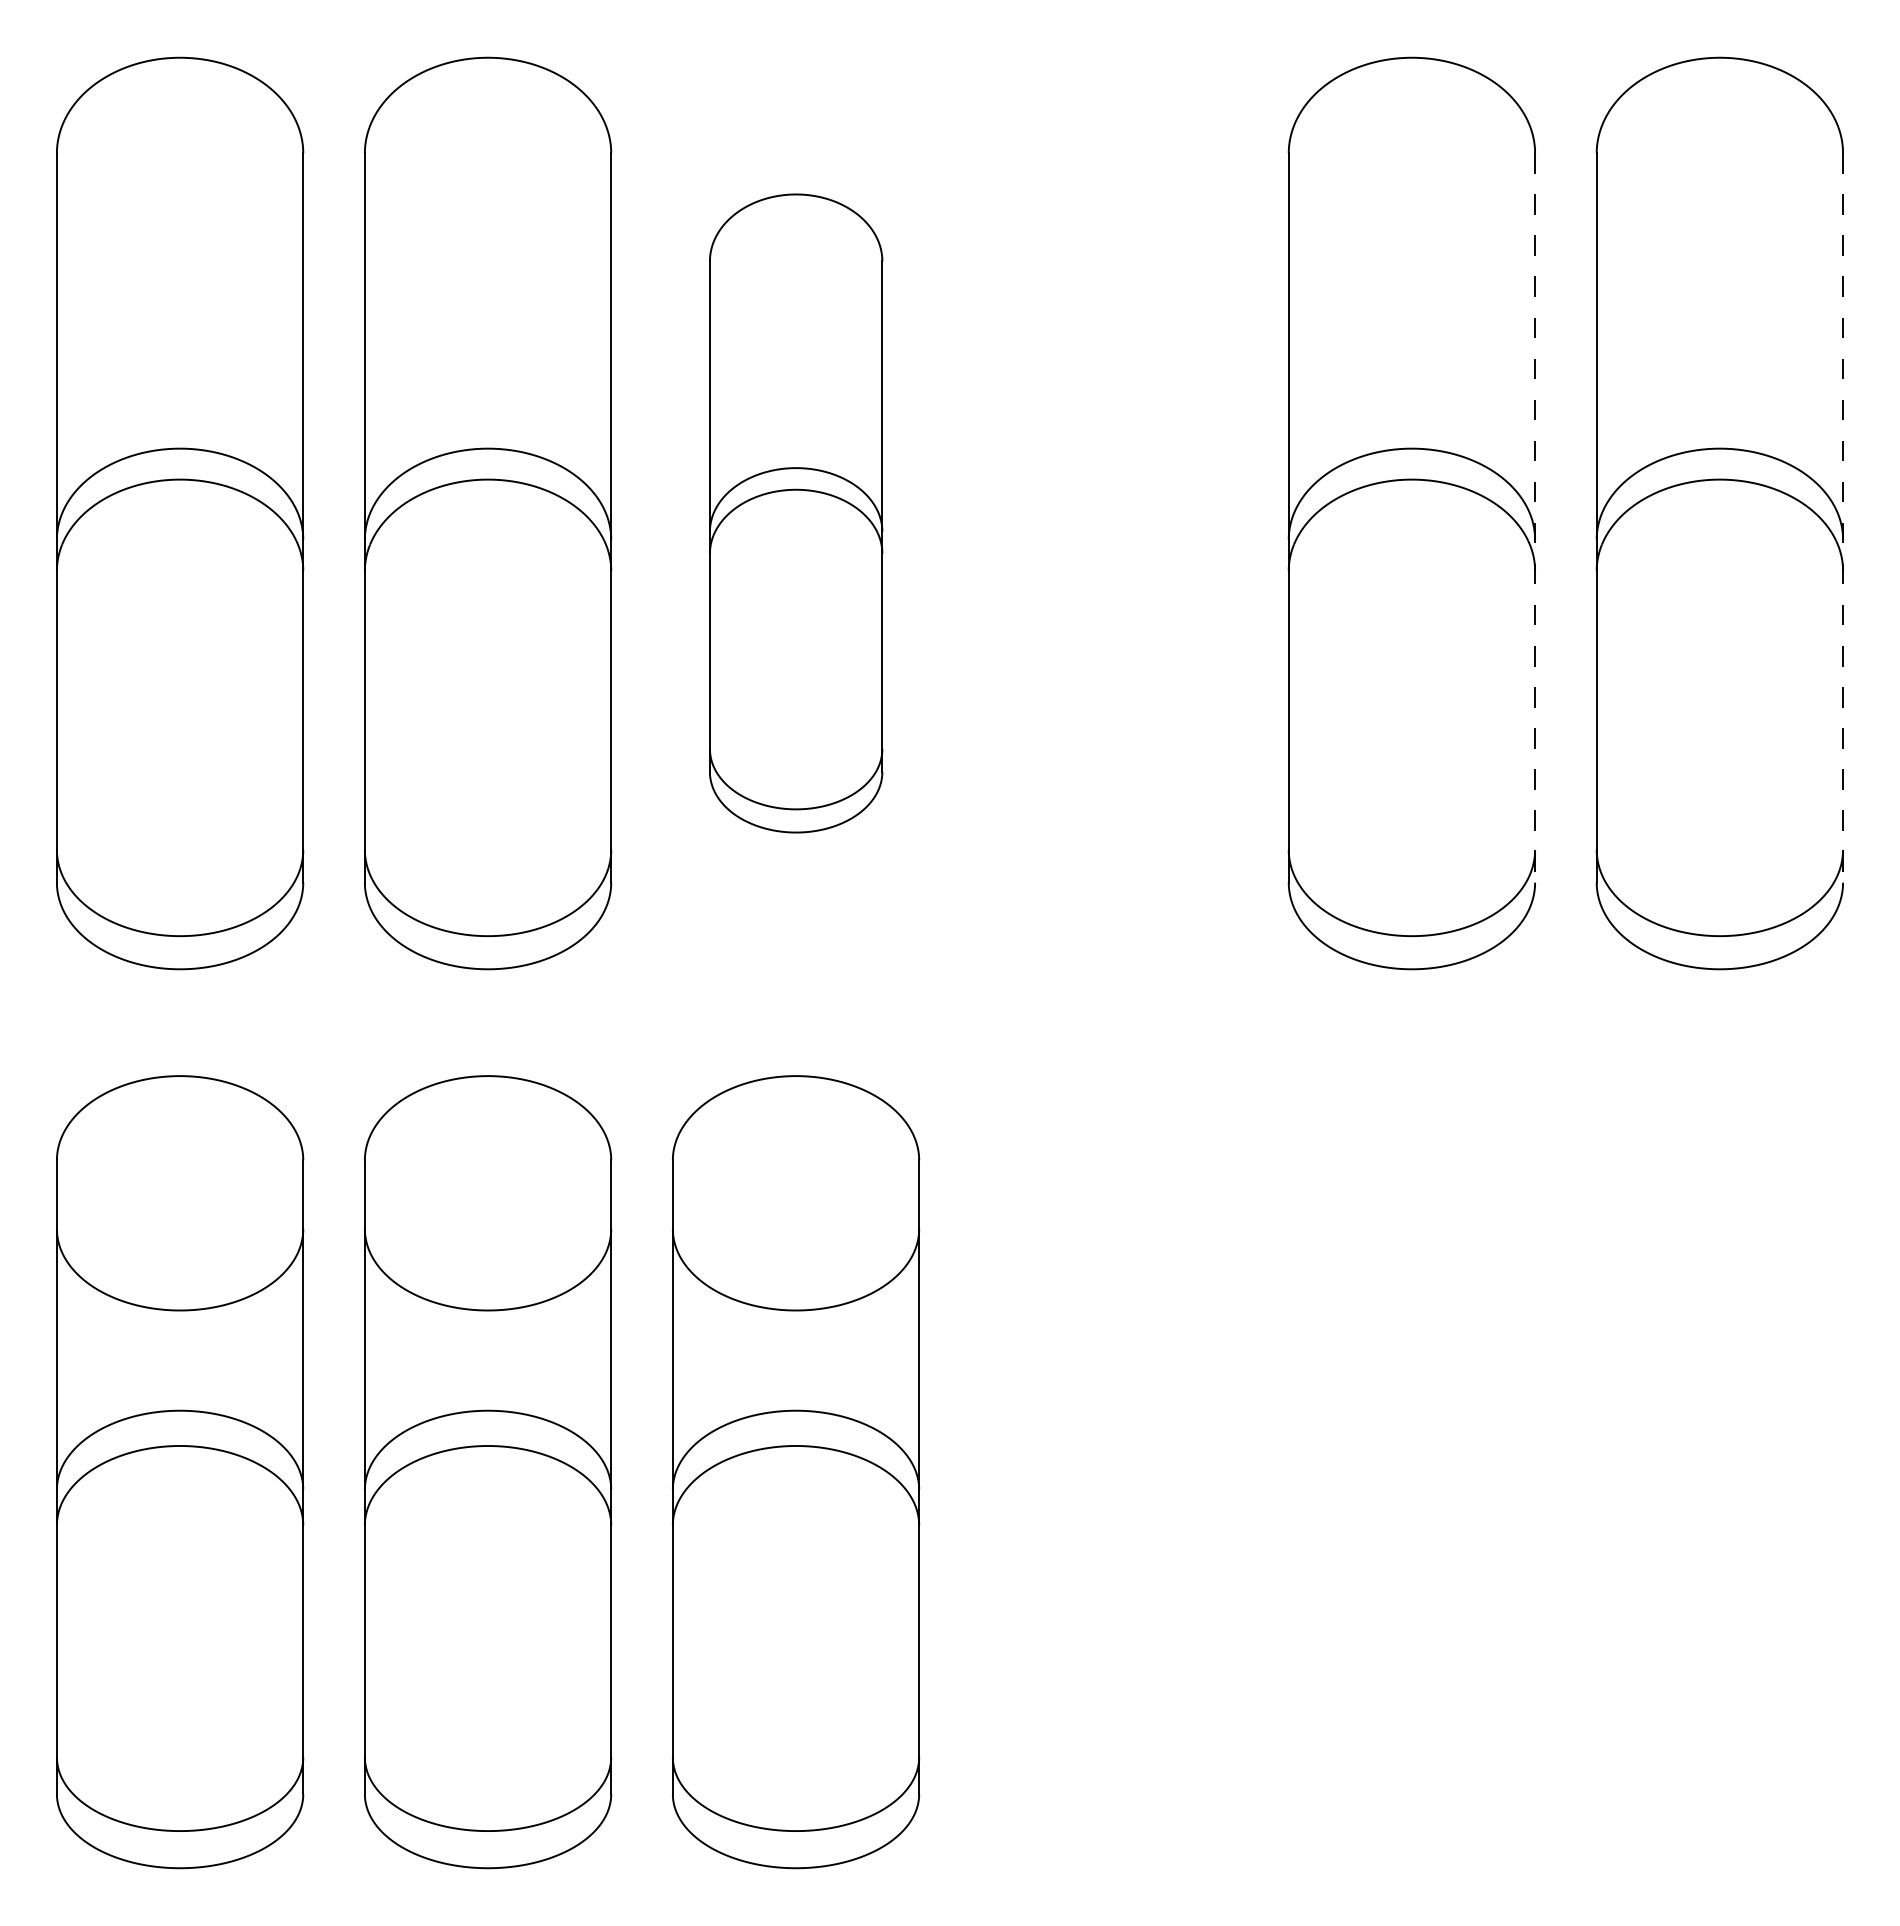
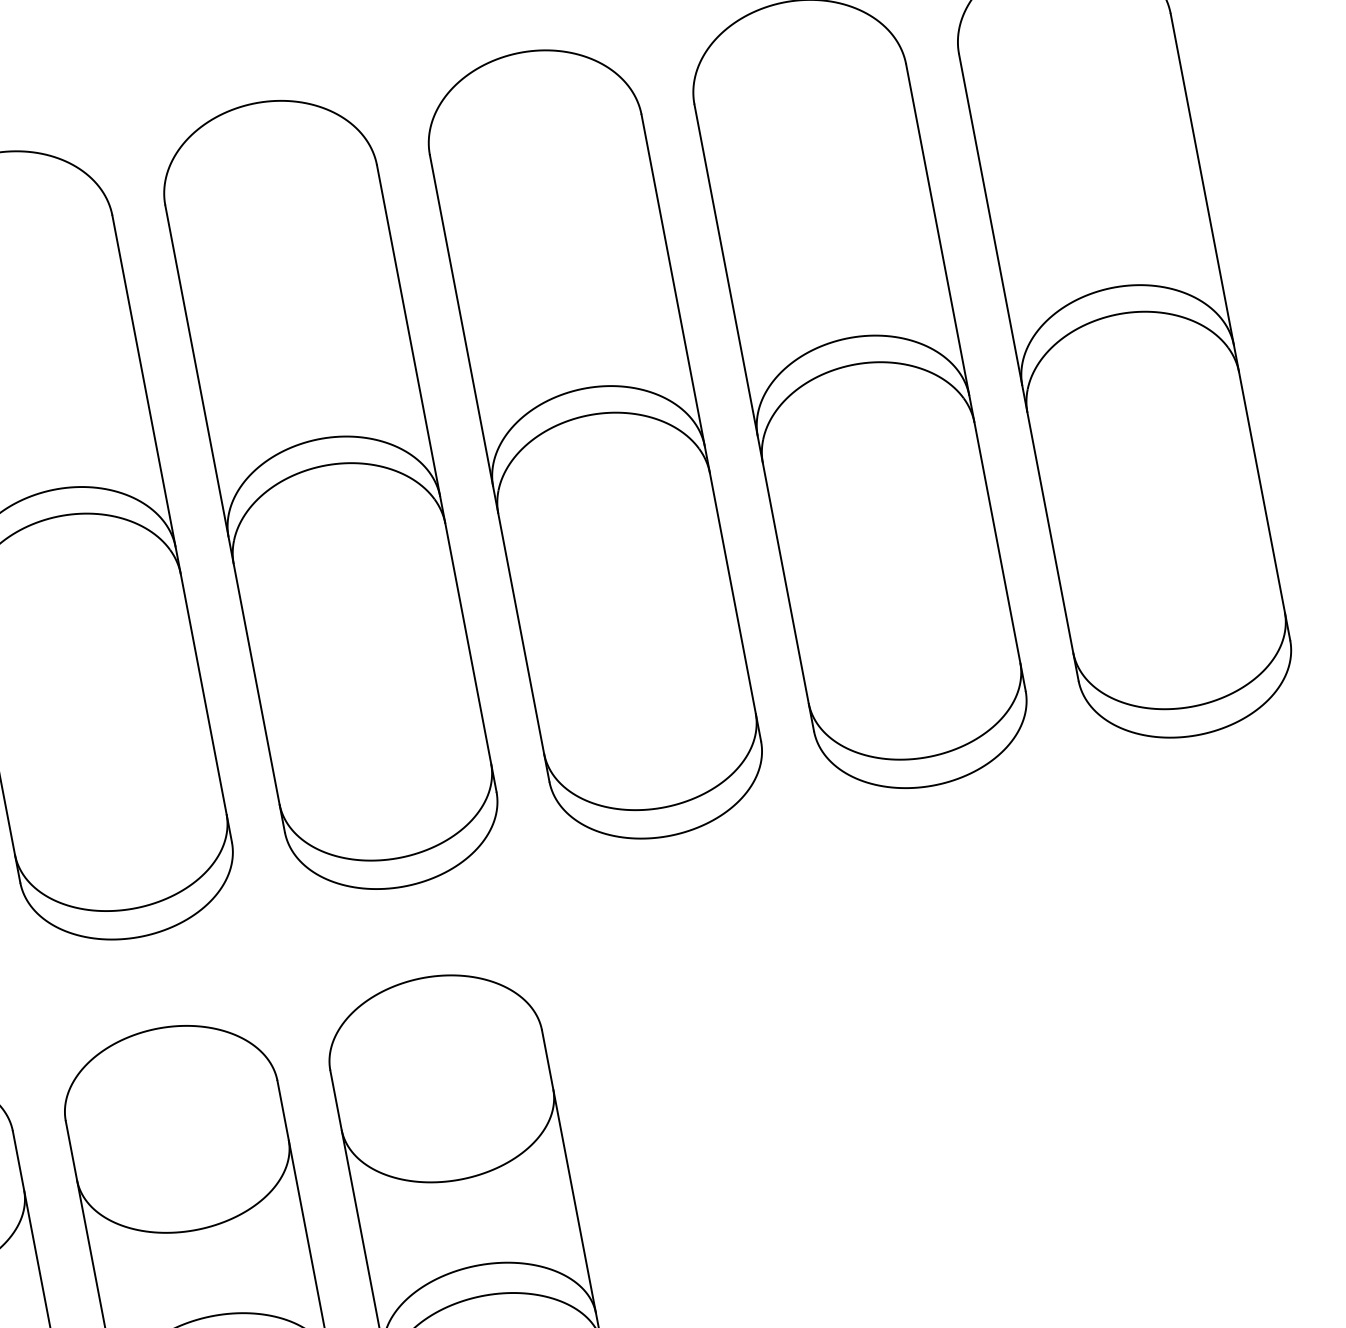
part: (796, 513) -> (330, 494), size x1.43
part: (1103, 513) -> (594, 444), added
line: (1535, 517) -> (966, 377), dashed -> solid
line: (1843, 517) -> (1230, 326), dashed -> solid

